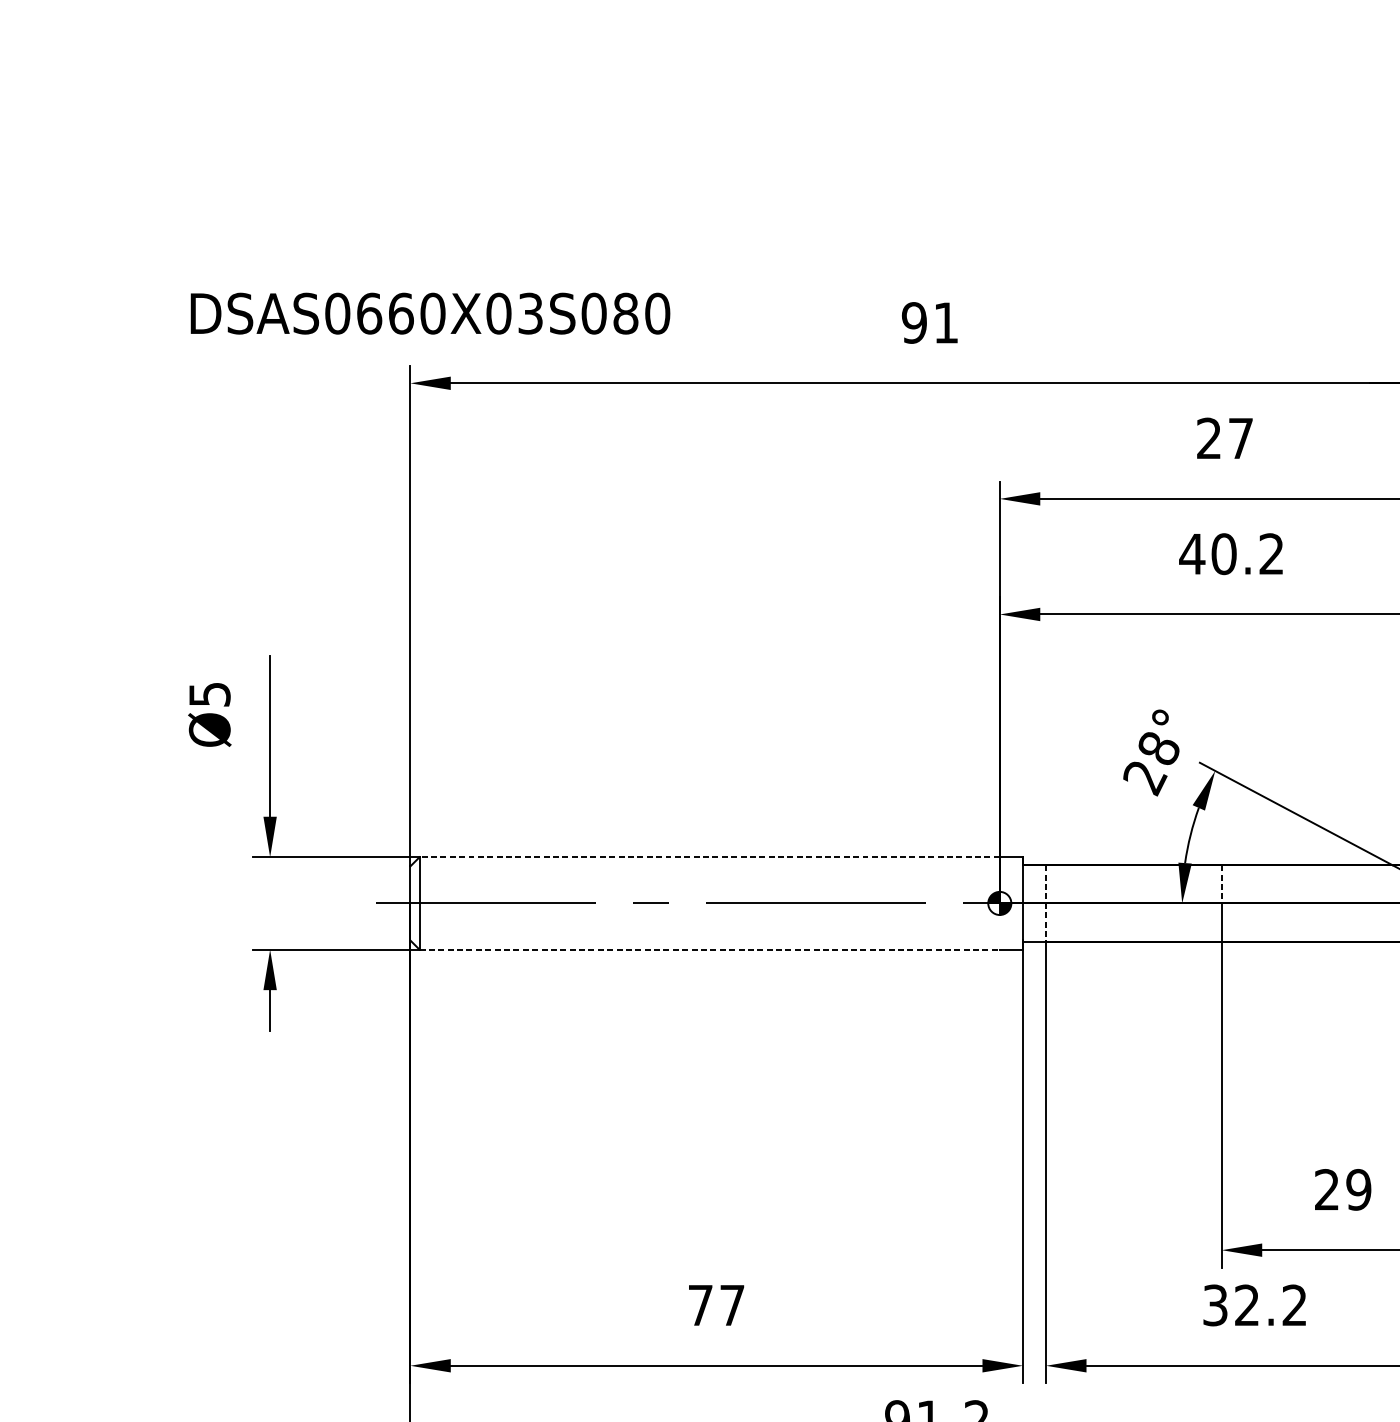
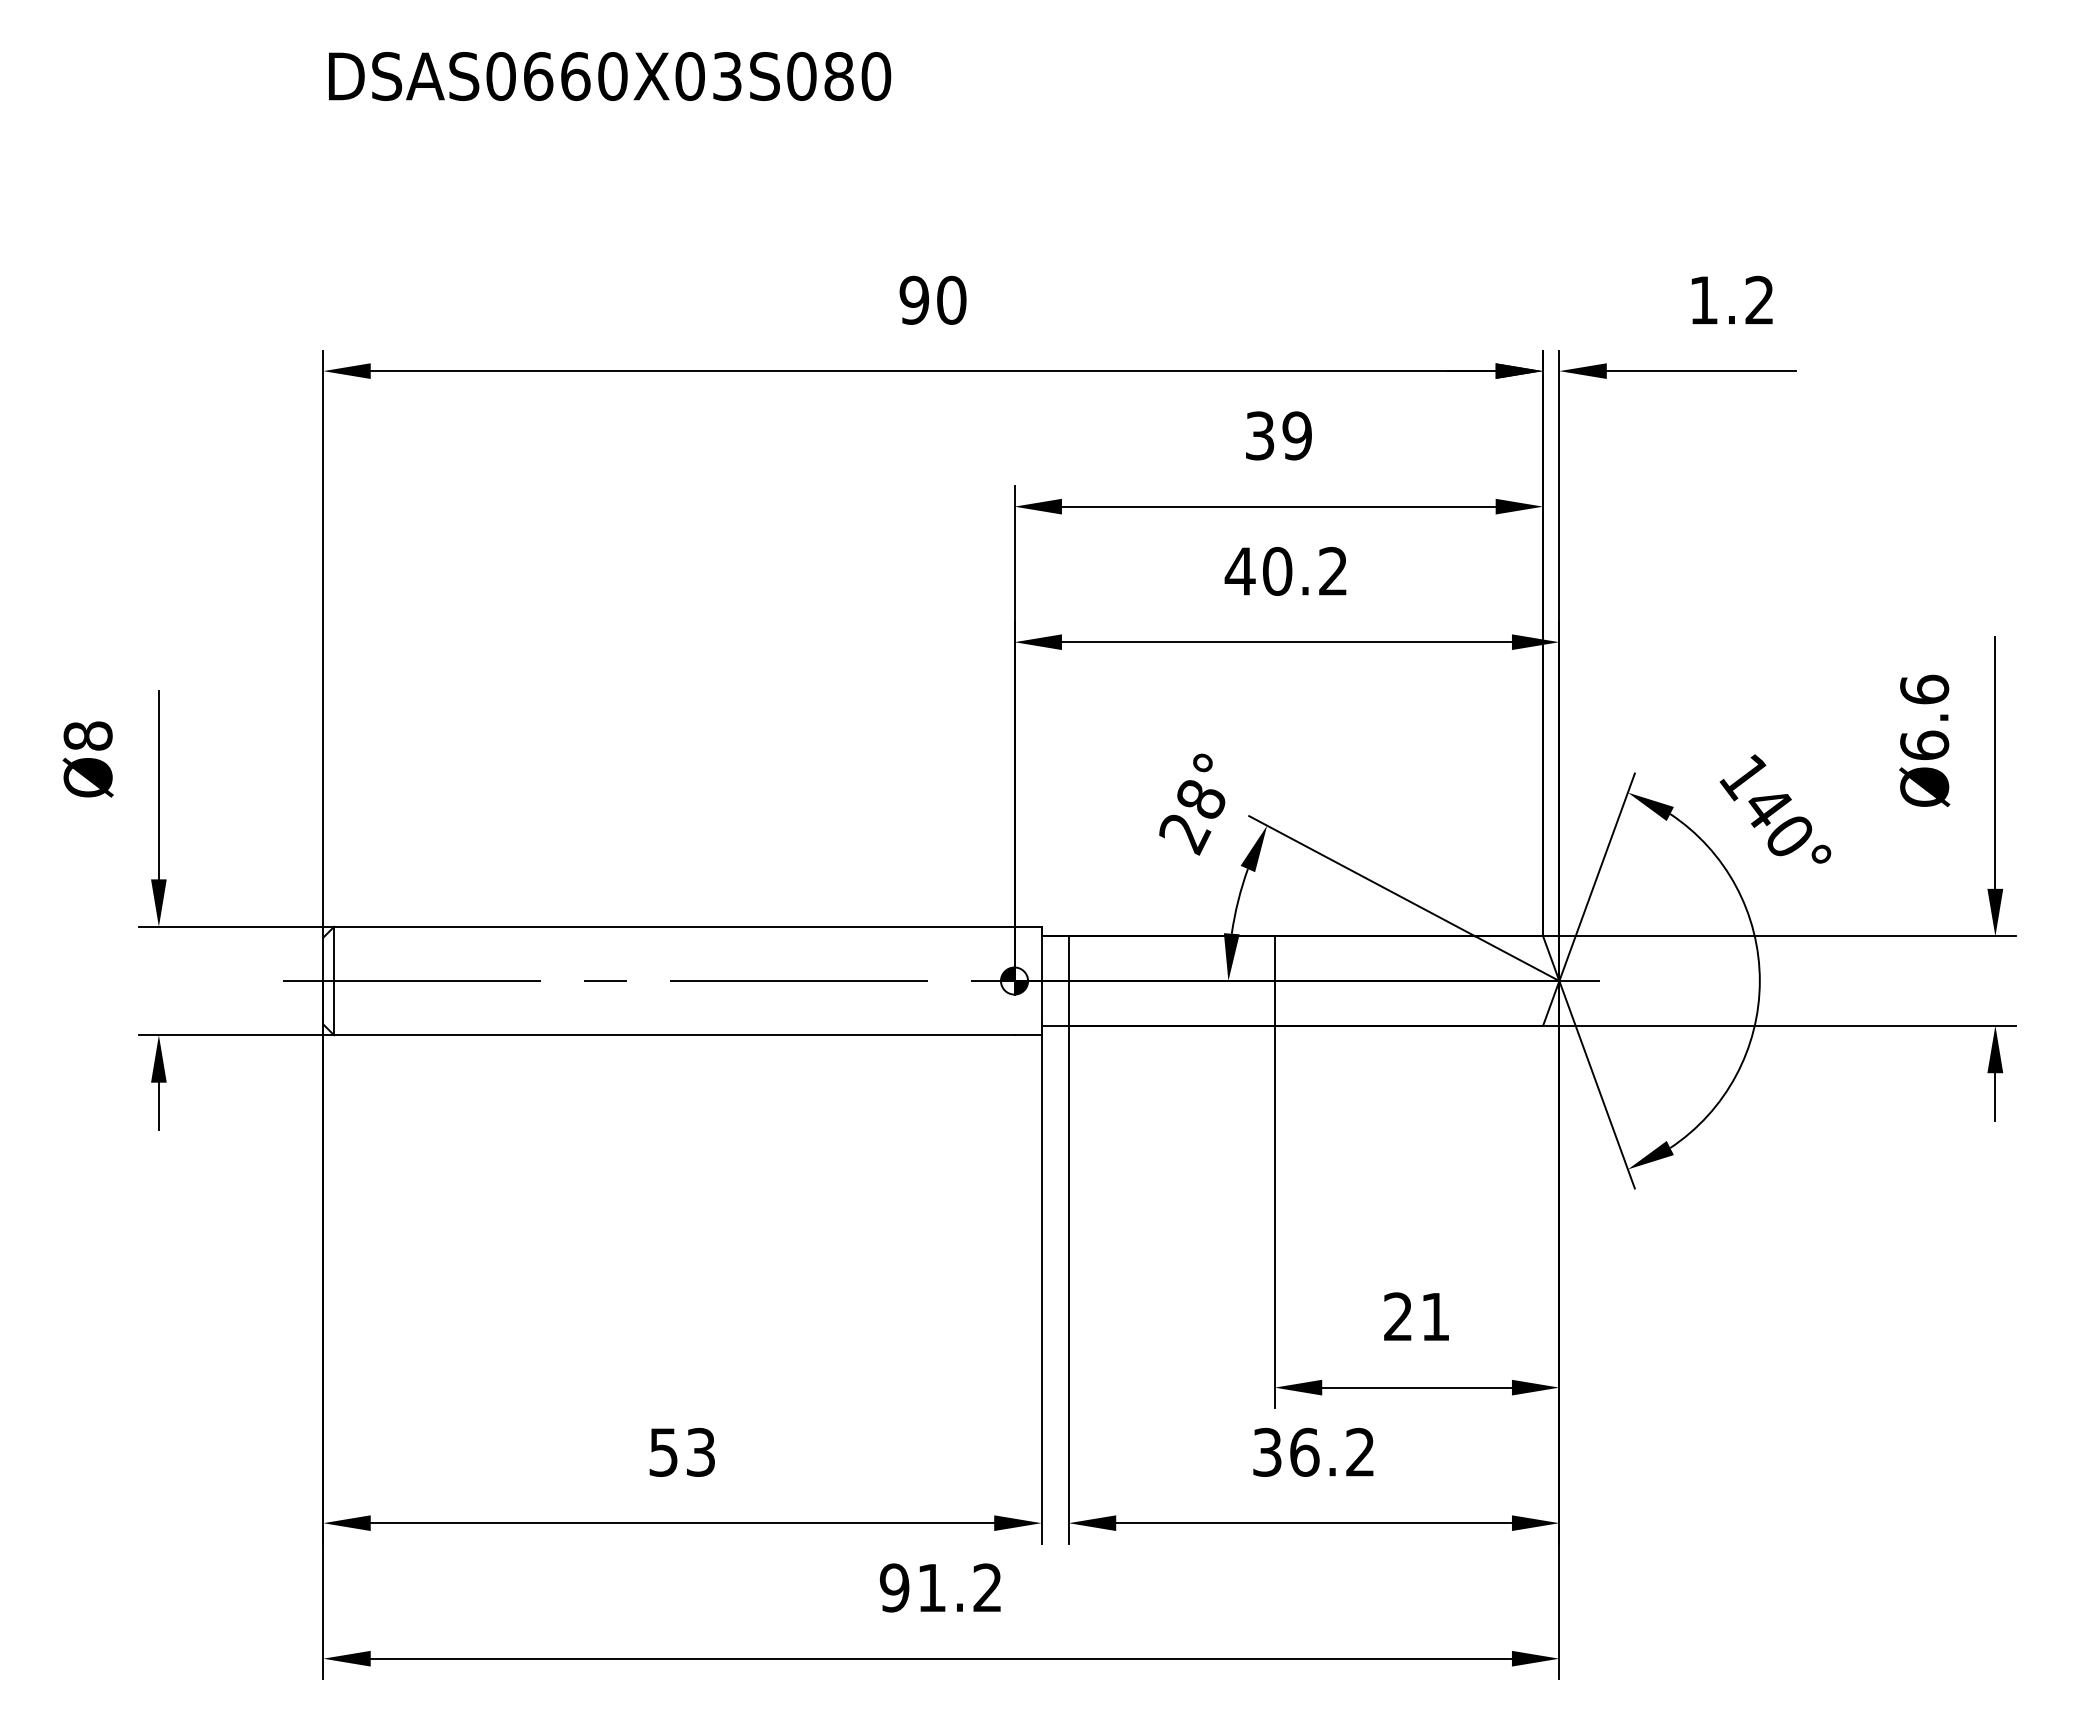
text: (430, 313) -> (610, 76), moved
text: (946, 322) -> (951, 299), 91 -> 90
text: (1224, 438) -> (1278, 435), 27 -> 39
text: (209, 694) -> (87, 735), Ø5 -> Ø8
line: (708, 856) -> (673, 926), dashed -> solid
line: (1221, 885) -> (1274, 959), dashed -> solid
line: (1045, 903) -> (1068, 981), dashed -> solid
line: (709, 949) -> (674, 1035), dashed -> solid
text: (1358, 1189) -> (1435, 1316), 29 -> 21
text: (715, 1304) -> (681, 1451), 77 -> 53
text: (1247, 1304) -> (1304, 1451), 32.2 -> 36.2

